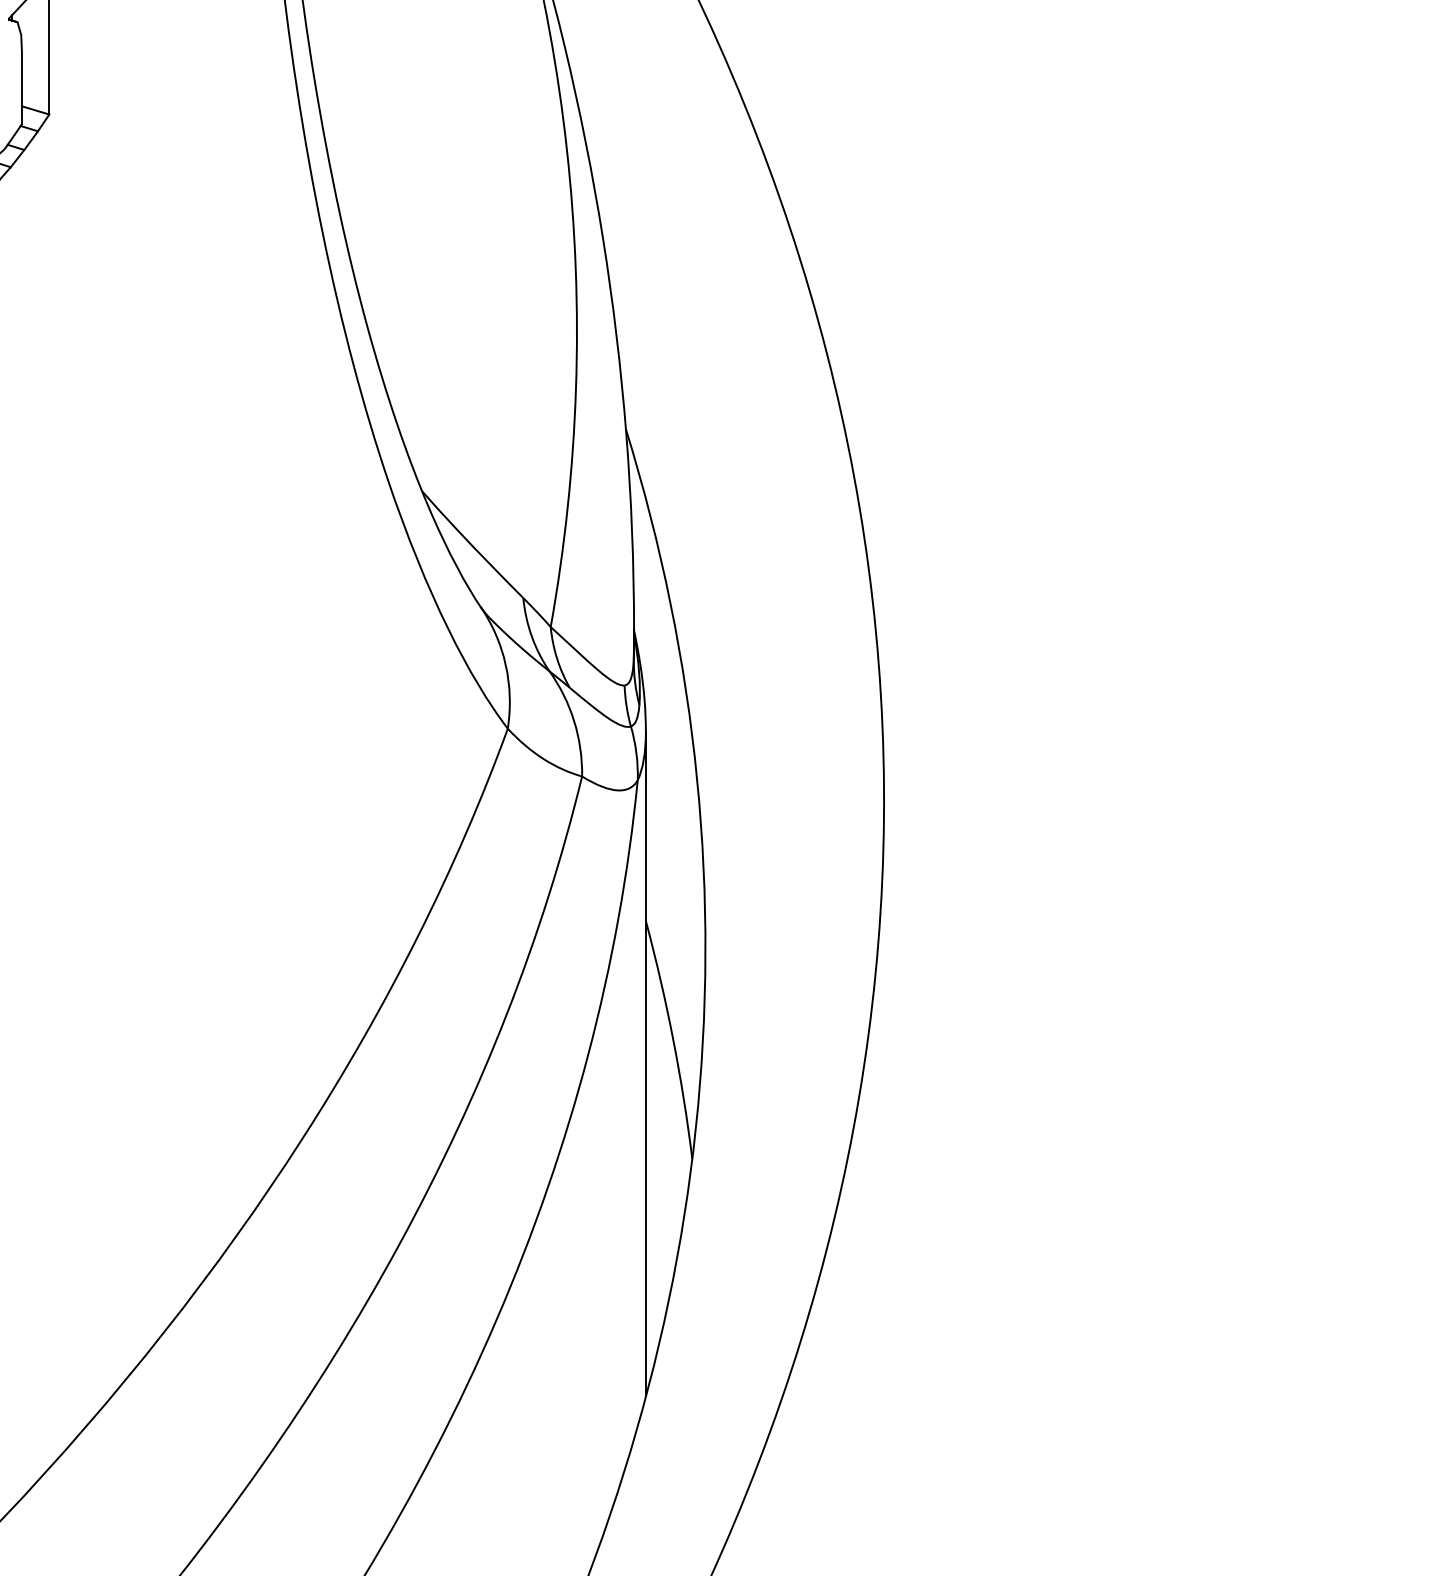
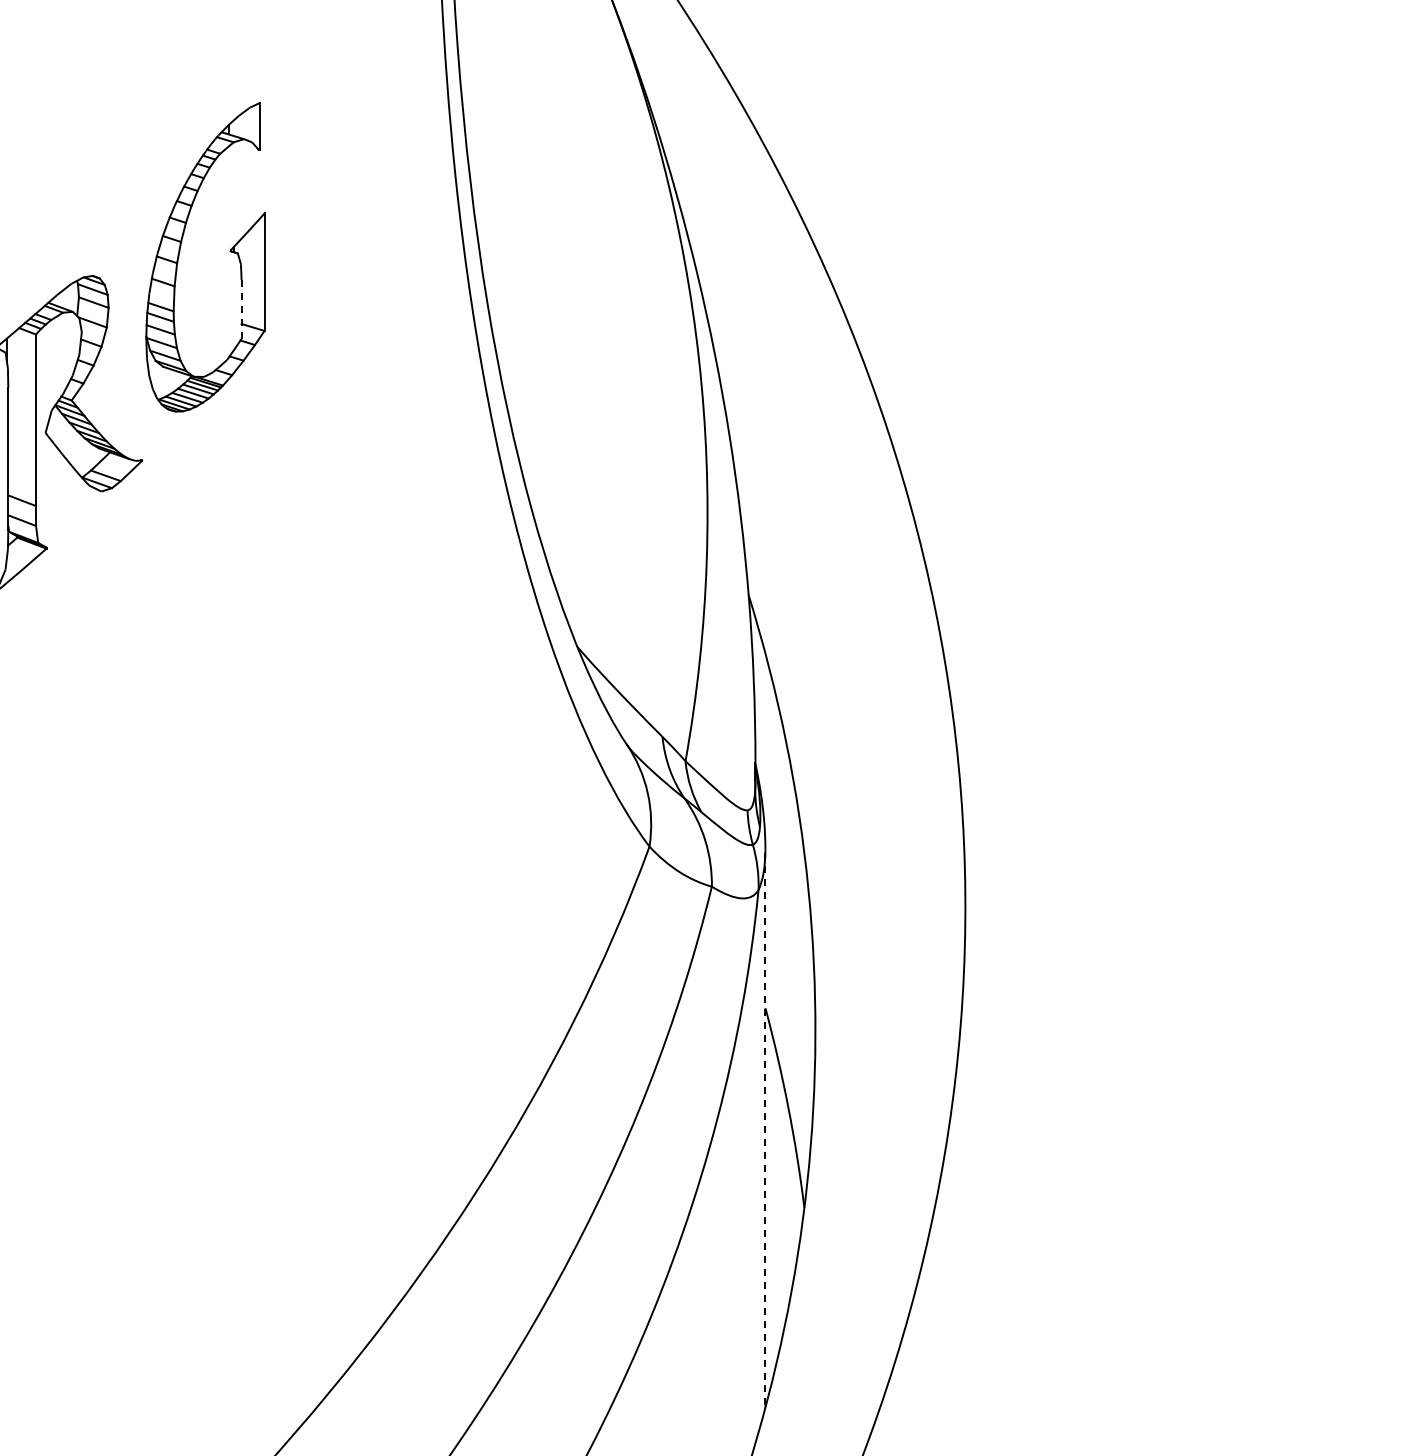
line: (21, 89) -> (241, 309), solid -> dashed
line: (645, 1063) -> (765, 1127), solid -> dashed

